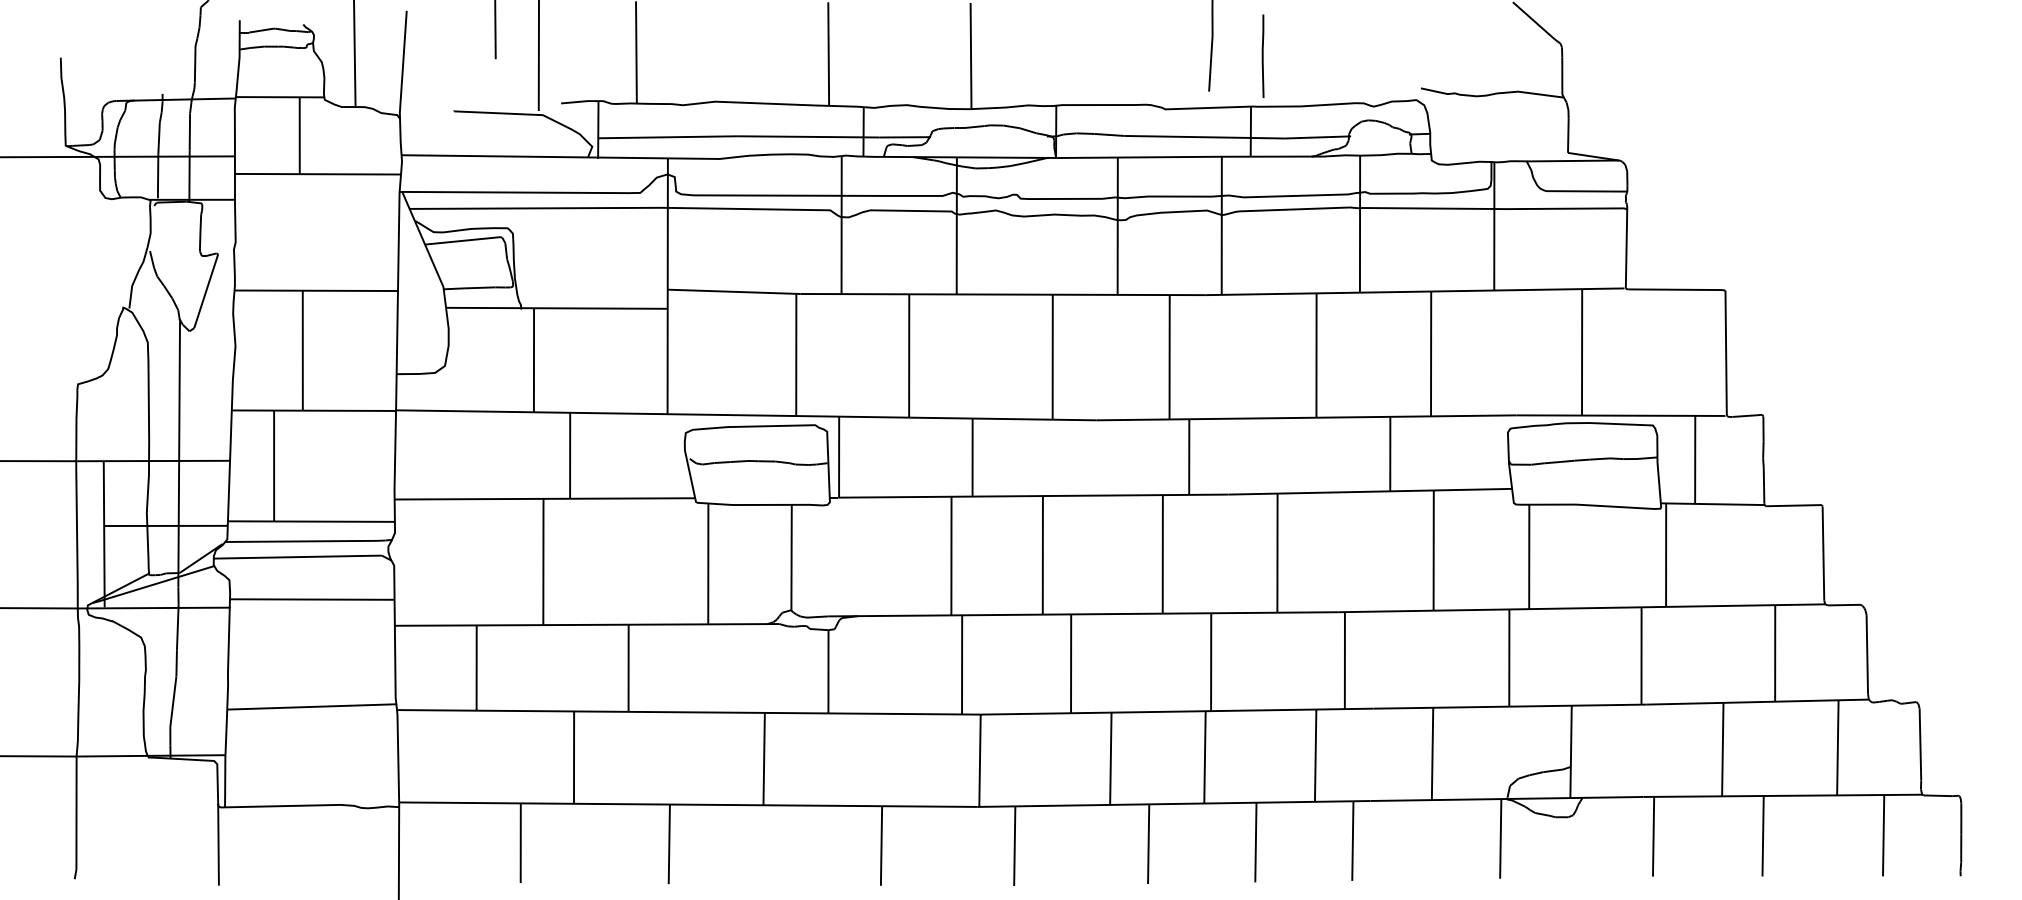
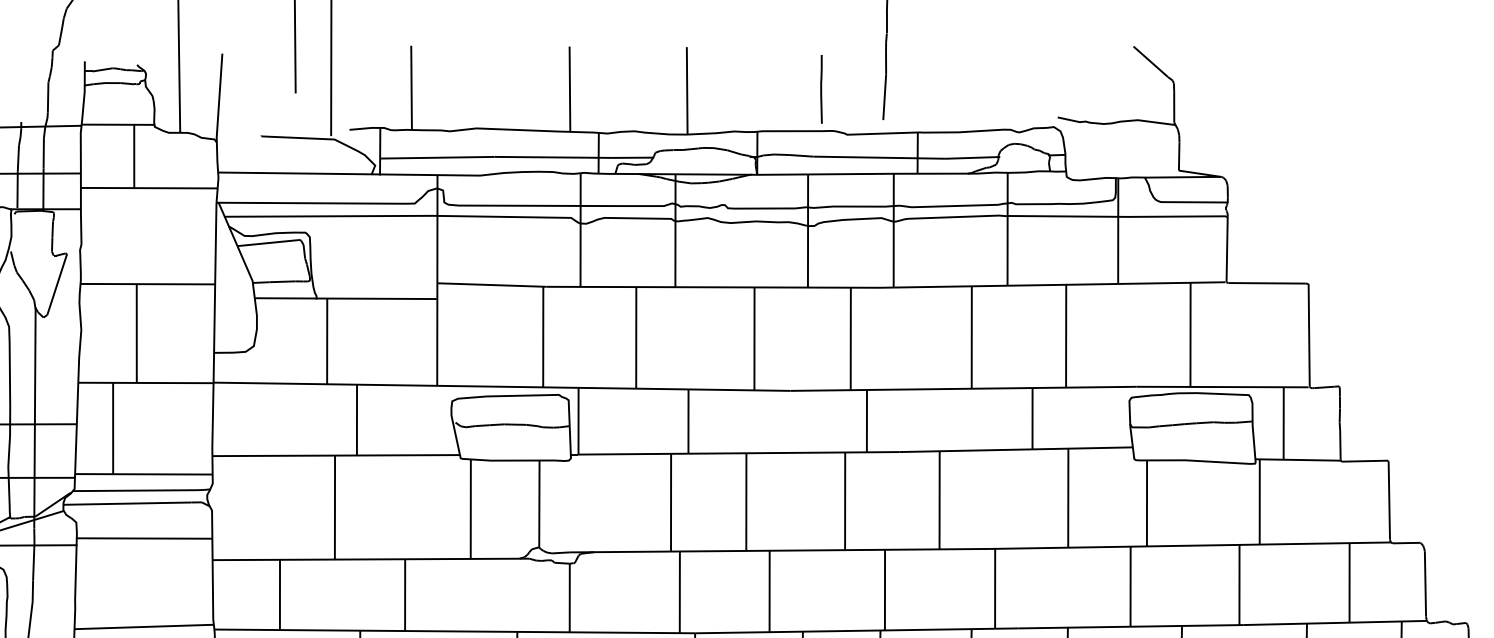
line: (1262, 55) -> (821, 88), moved

